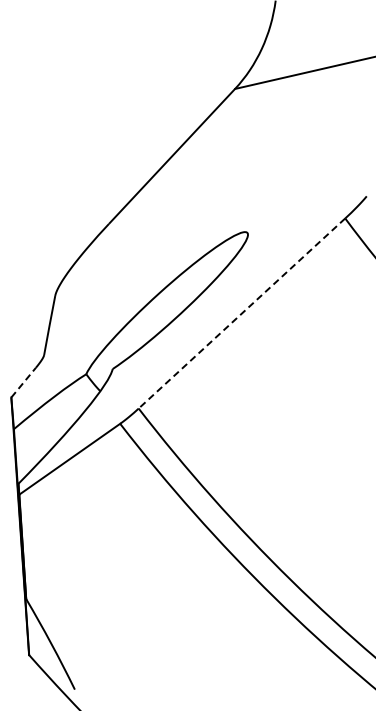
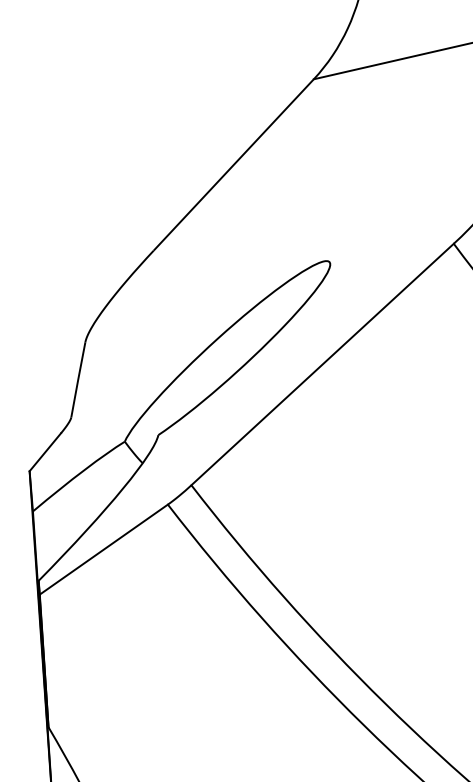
line: (241, 313) -> (322, 364), dashed -> solid
line: (24, 382) -> (46, 452), dashed -> solid

